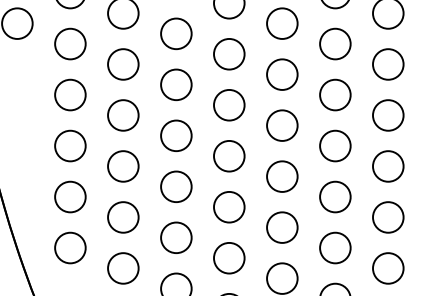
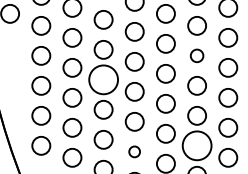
circle: (334, 94) -> (196, 55), size x0.7
circle: (176, 135) -> (103, 79), size x1.6
circle: (335, 247) -> (197, 145), size x1.6
circle: (228, 257) -> (134, 151), size x0.6

